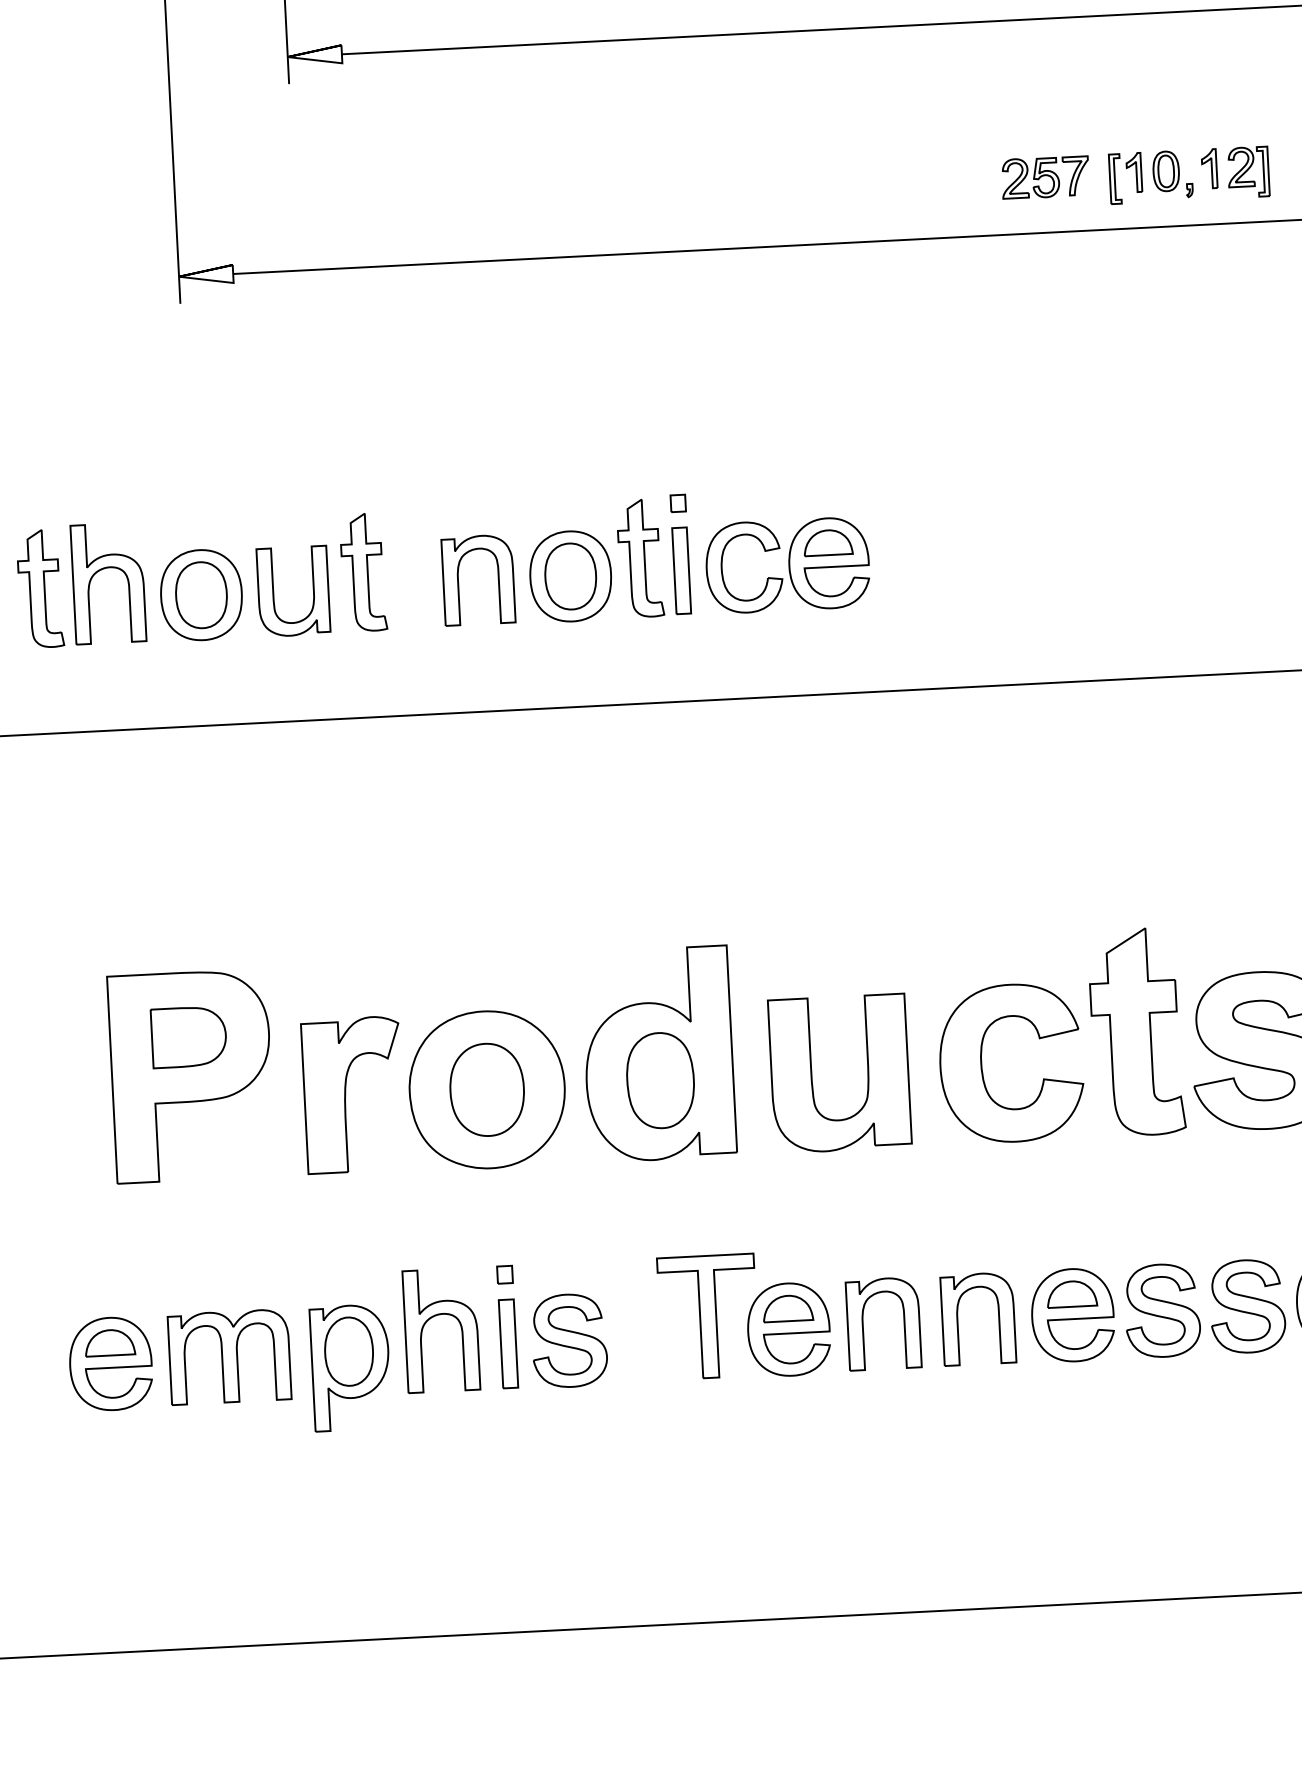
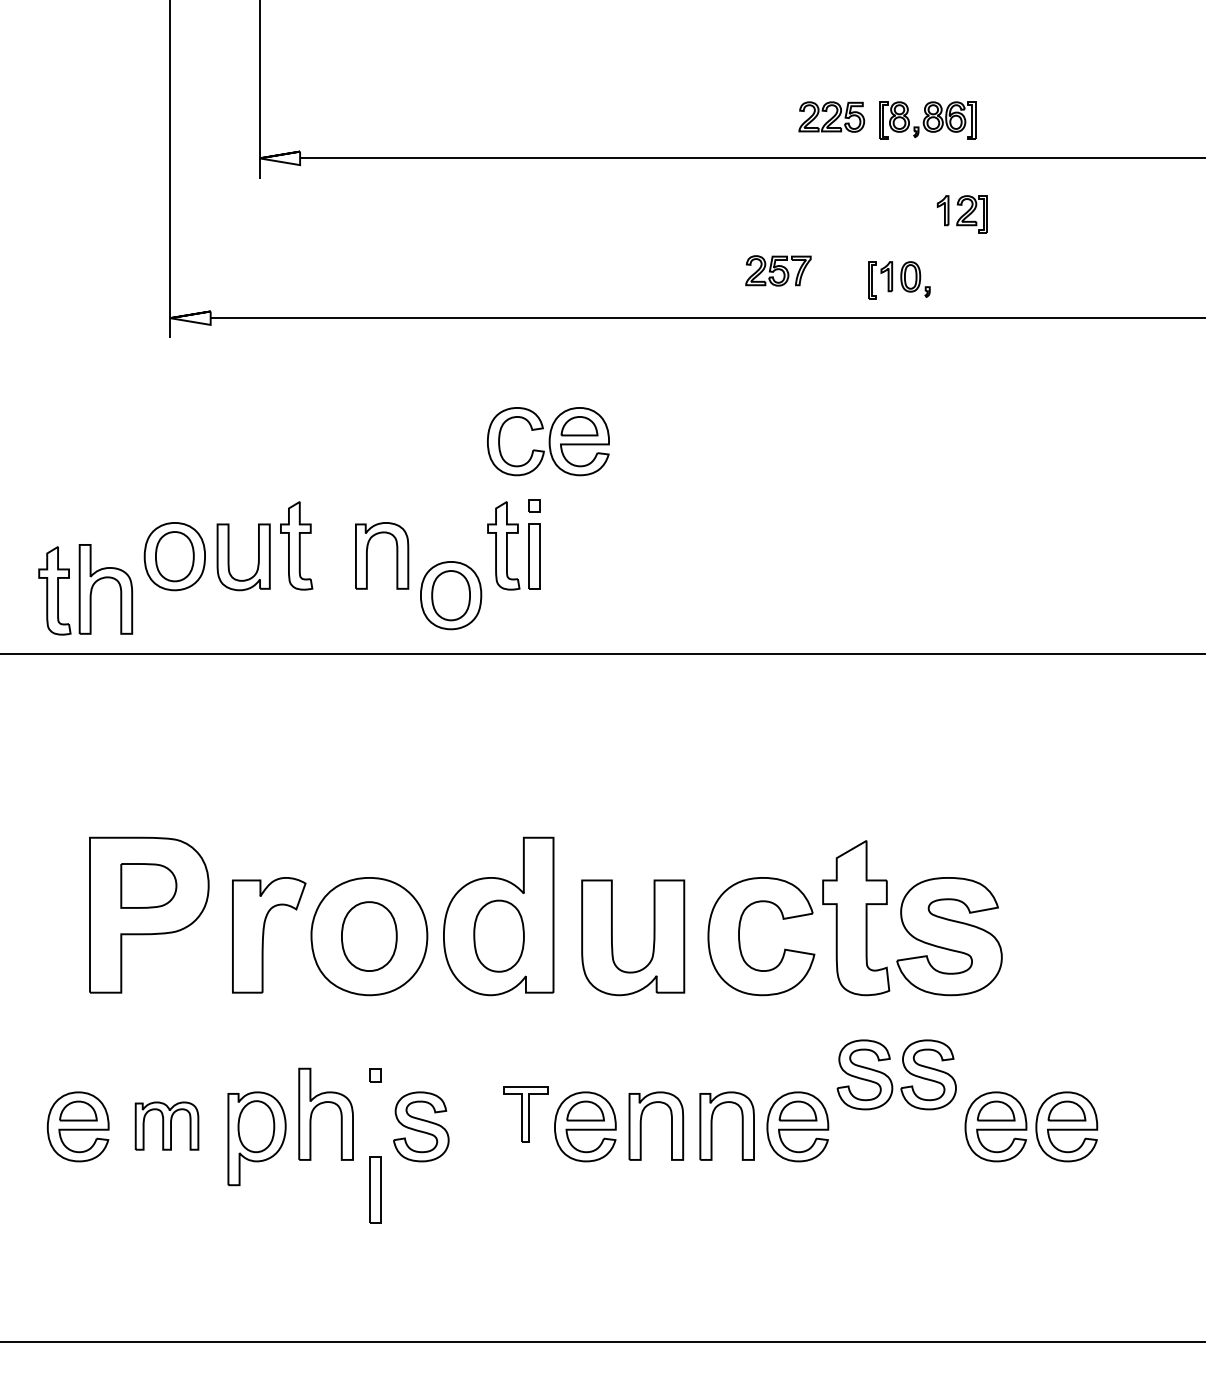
part: (1234, 172) -> (961, 214), moved
part: (1045, 176) -> (778, 270), moved
part: (787, 565) -> (548, 441), moved
part: (571, 576) -> (451, 595), moved
part: (81, 585) -> (85, 589), moved
part: (1198, 1315) -> (891, 1079), moved
part: (707, 1317) -> (525, 1114), size x0.6
part: (508, 1343) -> (375, 1189), moved
part: (228, 1356) -> (166, 1125), size x0.7

